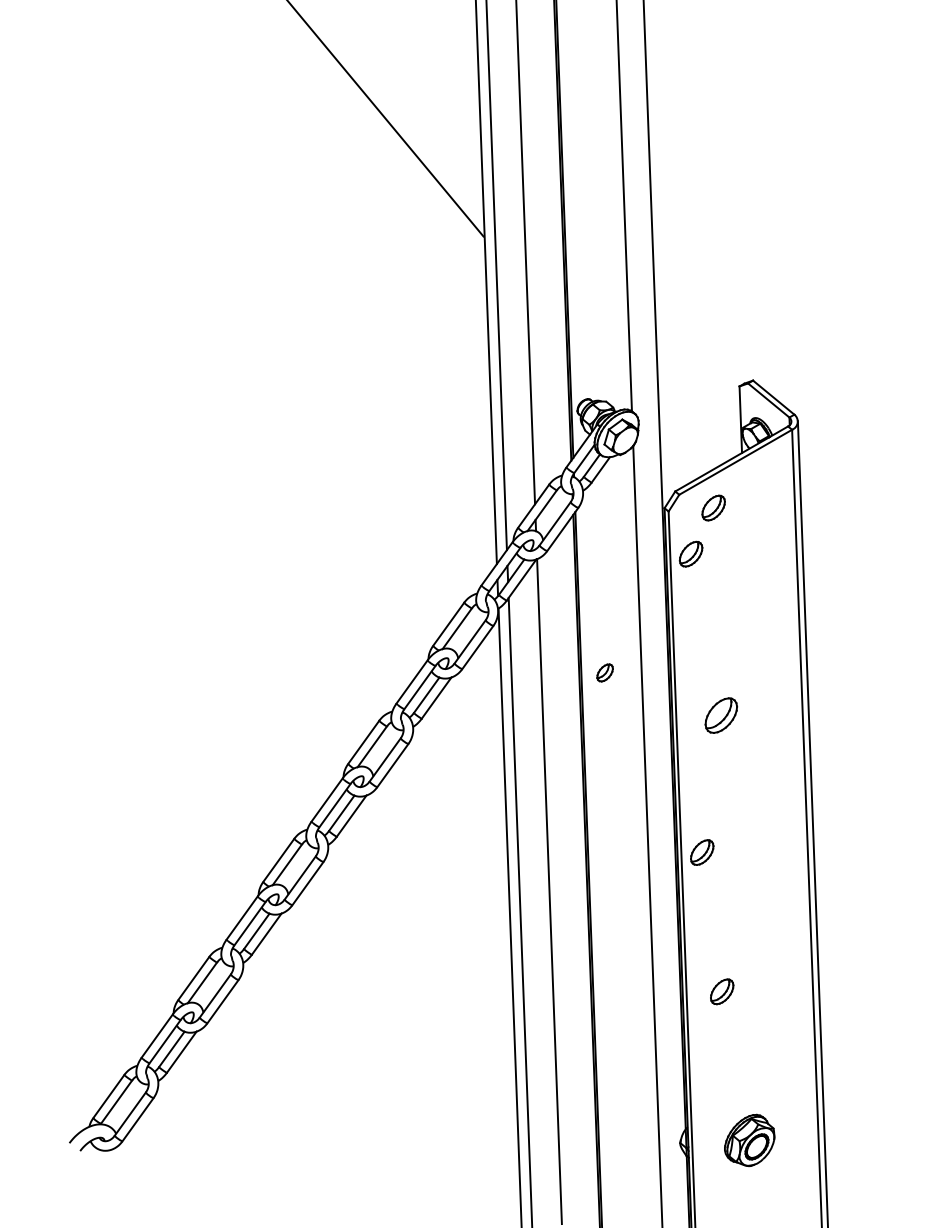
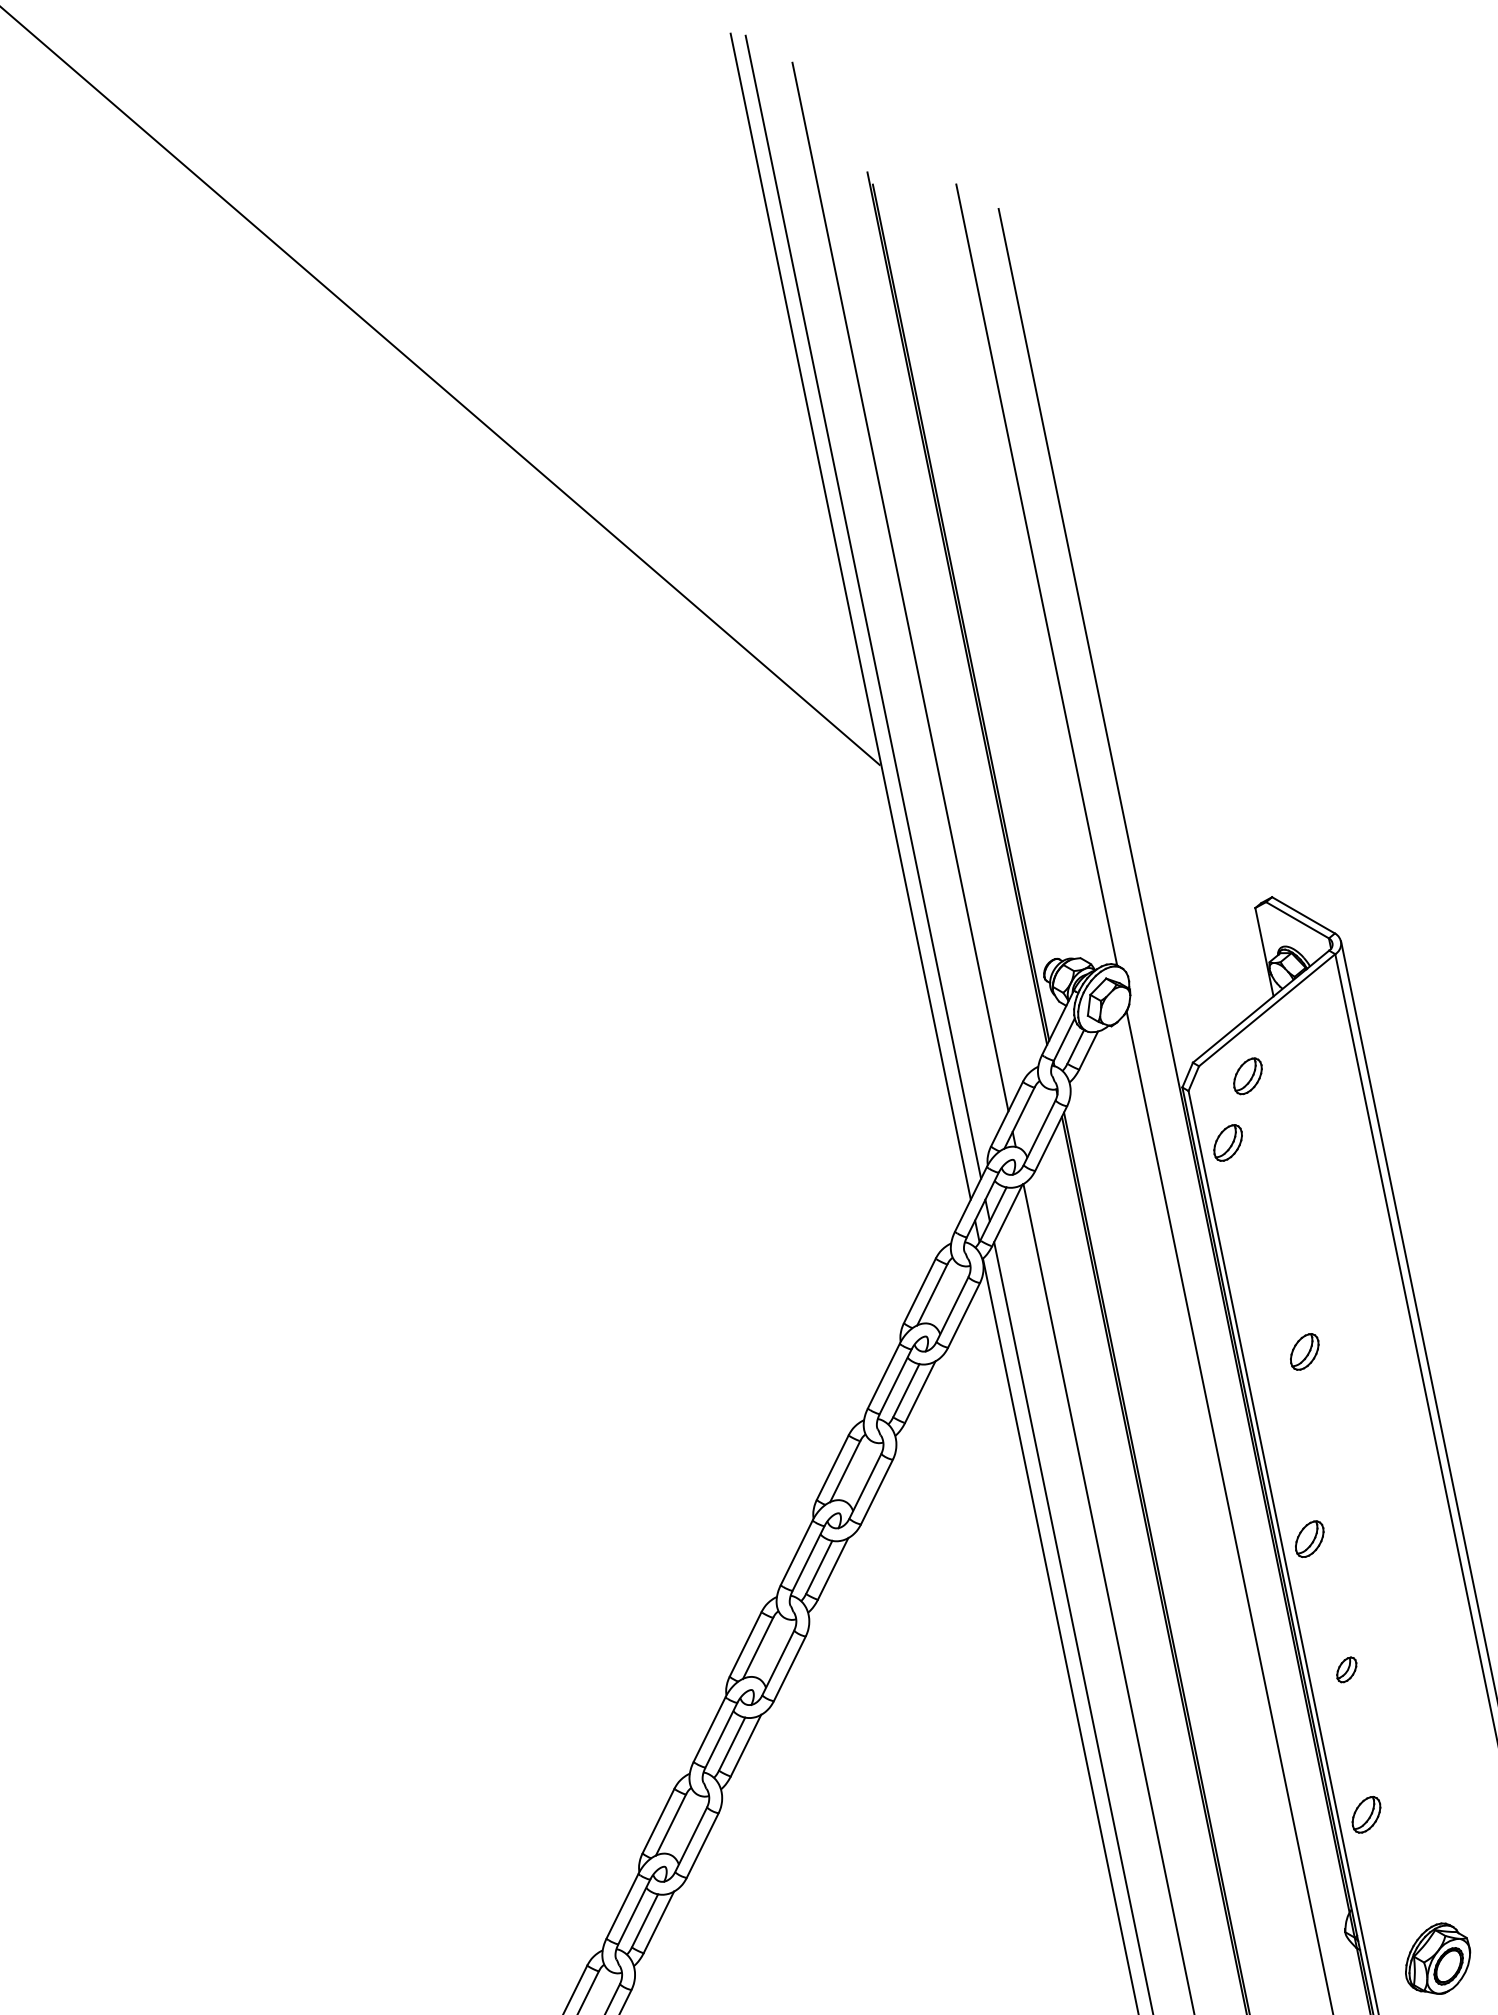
part: (604, 672) -> (1346, 1669), moved
part: (721, 715) -> (1304, 1351), size x0.71
part: (722, 991) -> (1366, 1814), moved
part: (750, 1139) -> (1438, 1958), moved

